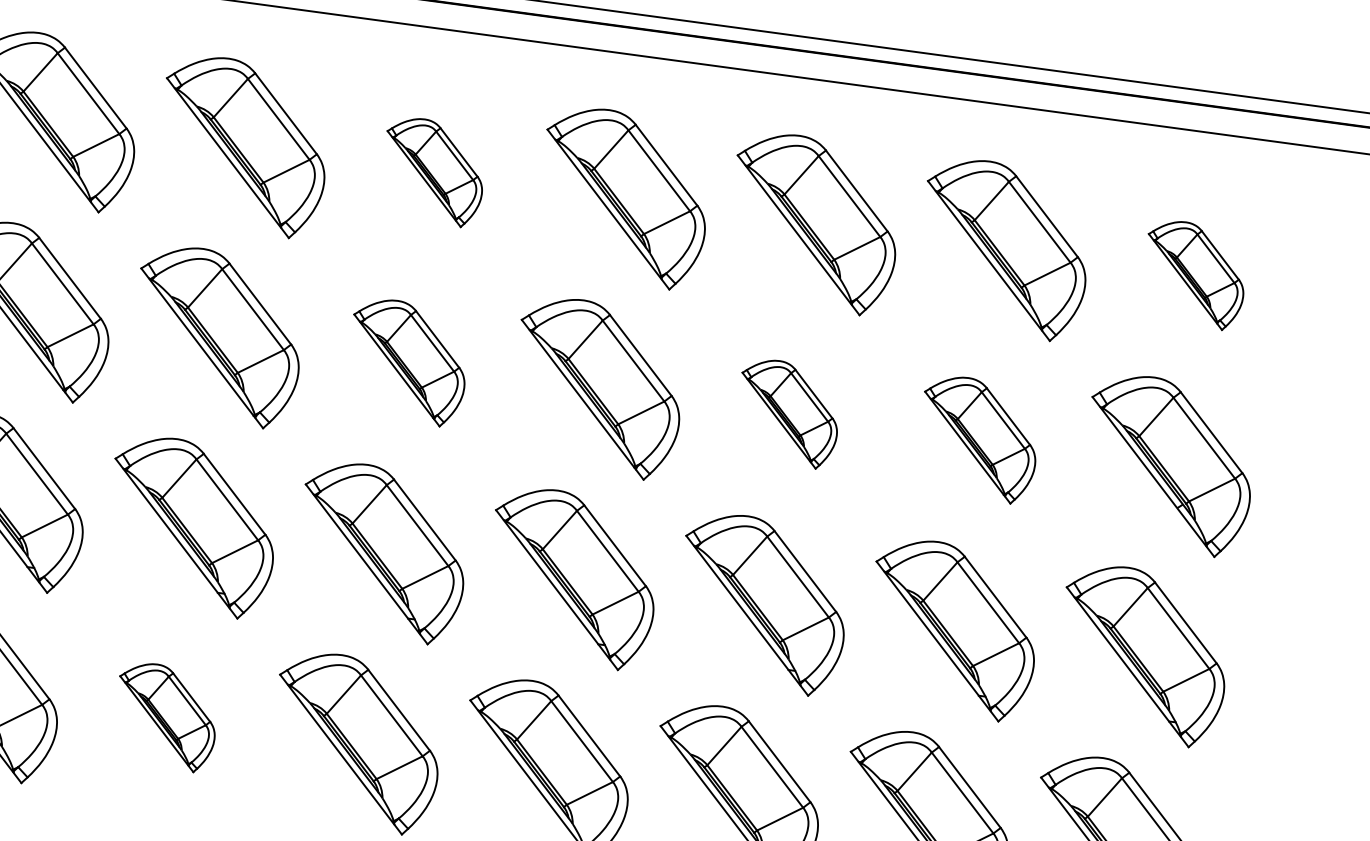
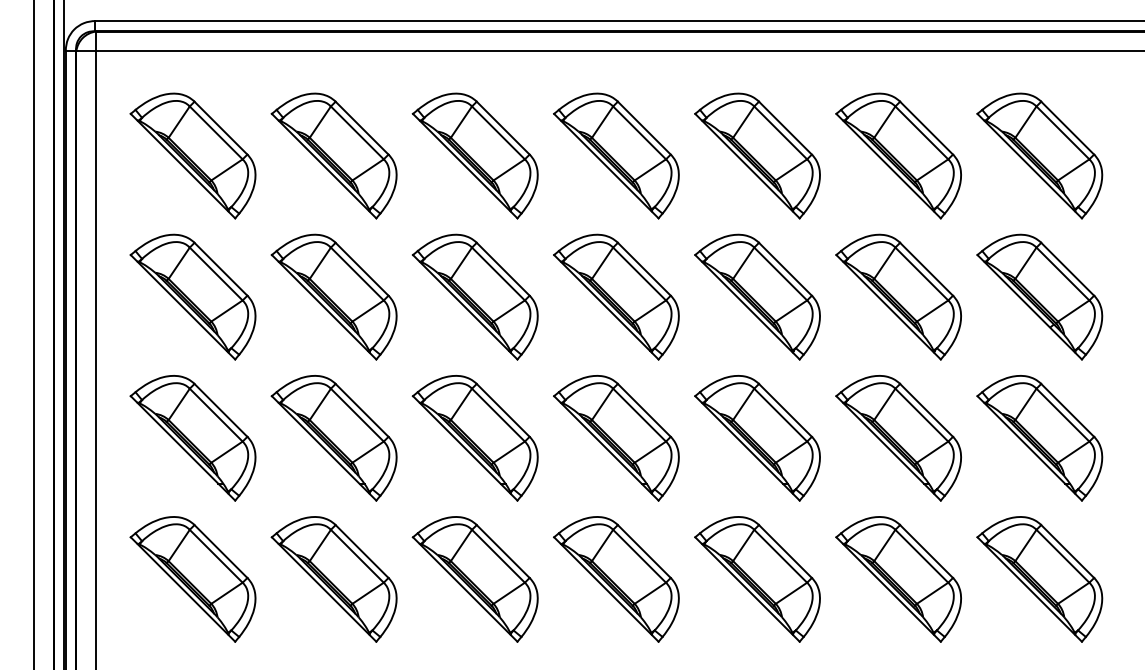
part: (432, 171) -> (474, 155), size x1.67
part: (1194, 274) -> (1039, 155), size x1.67
part: (406, 361) -> (474, 296), size x1.43
part: (788, 412) -> (757, 296), size x1.67
part: (978, 438) -> (898, 296), size x1.43
part: (165, 717) -> (333, 579), size x1.67

